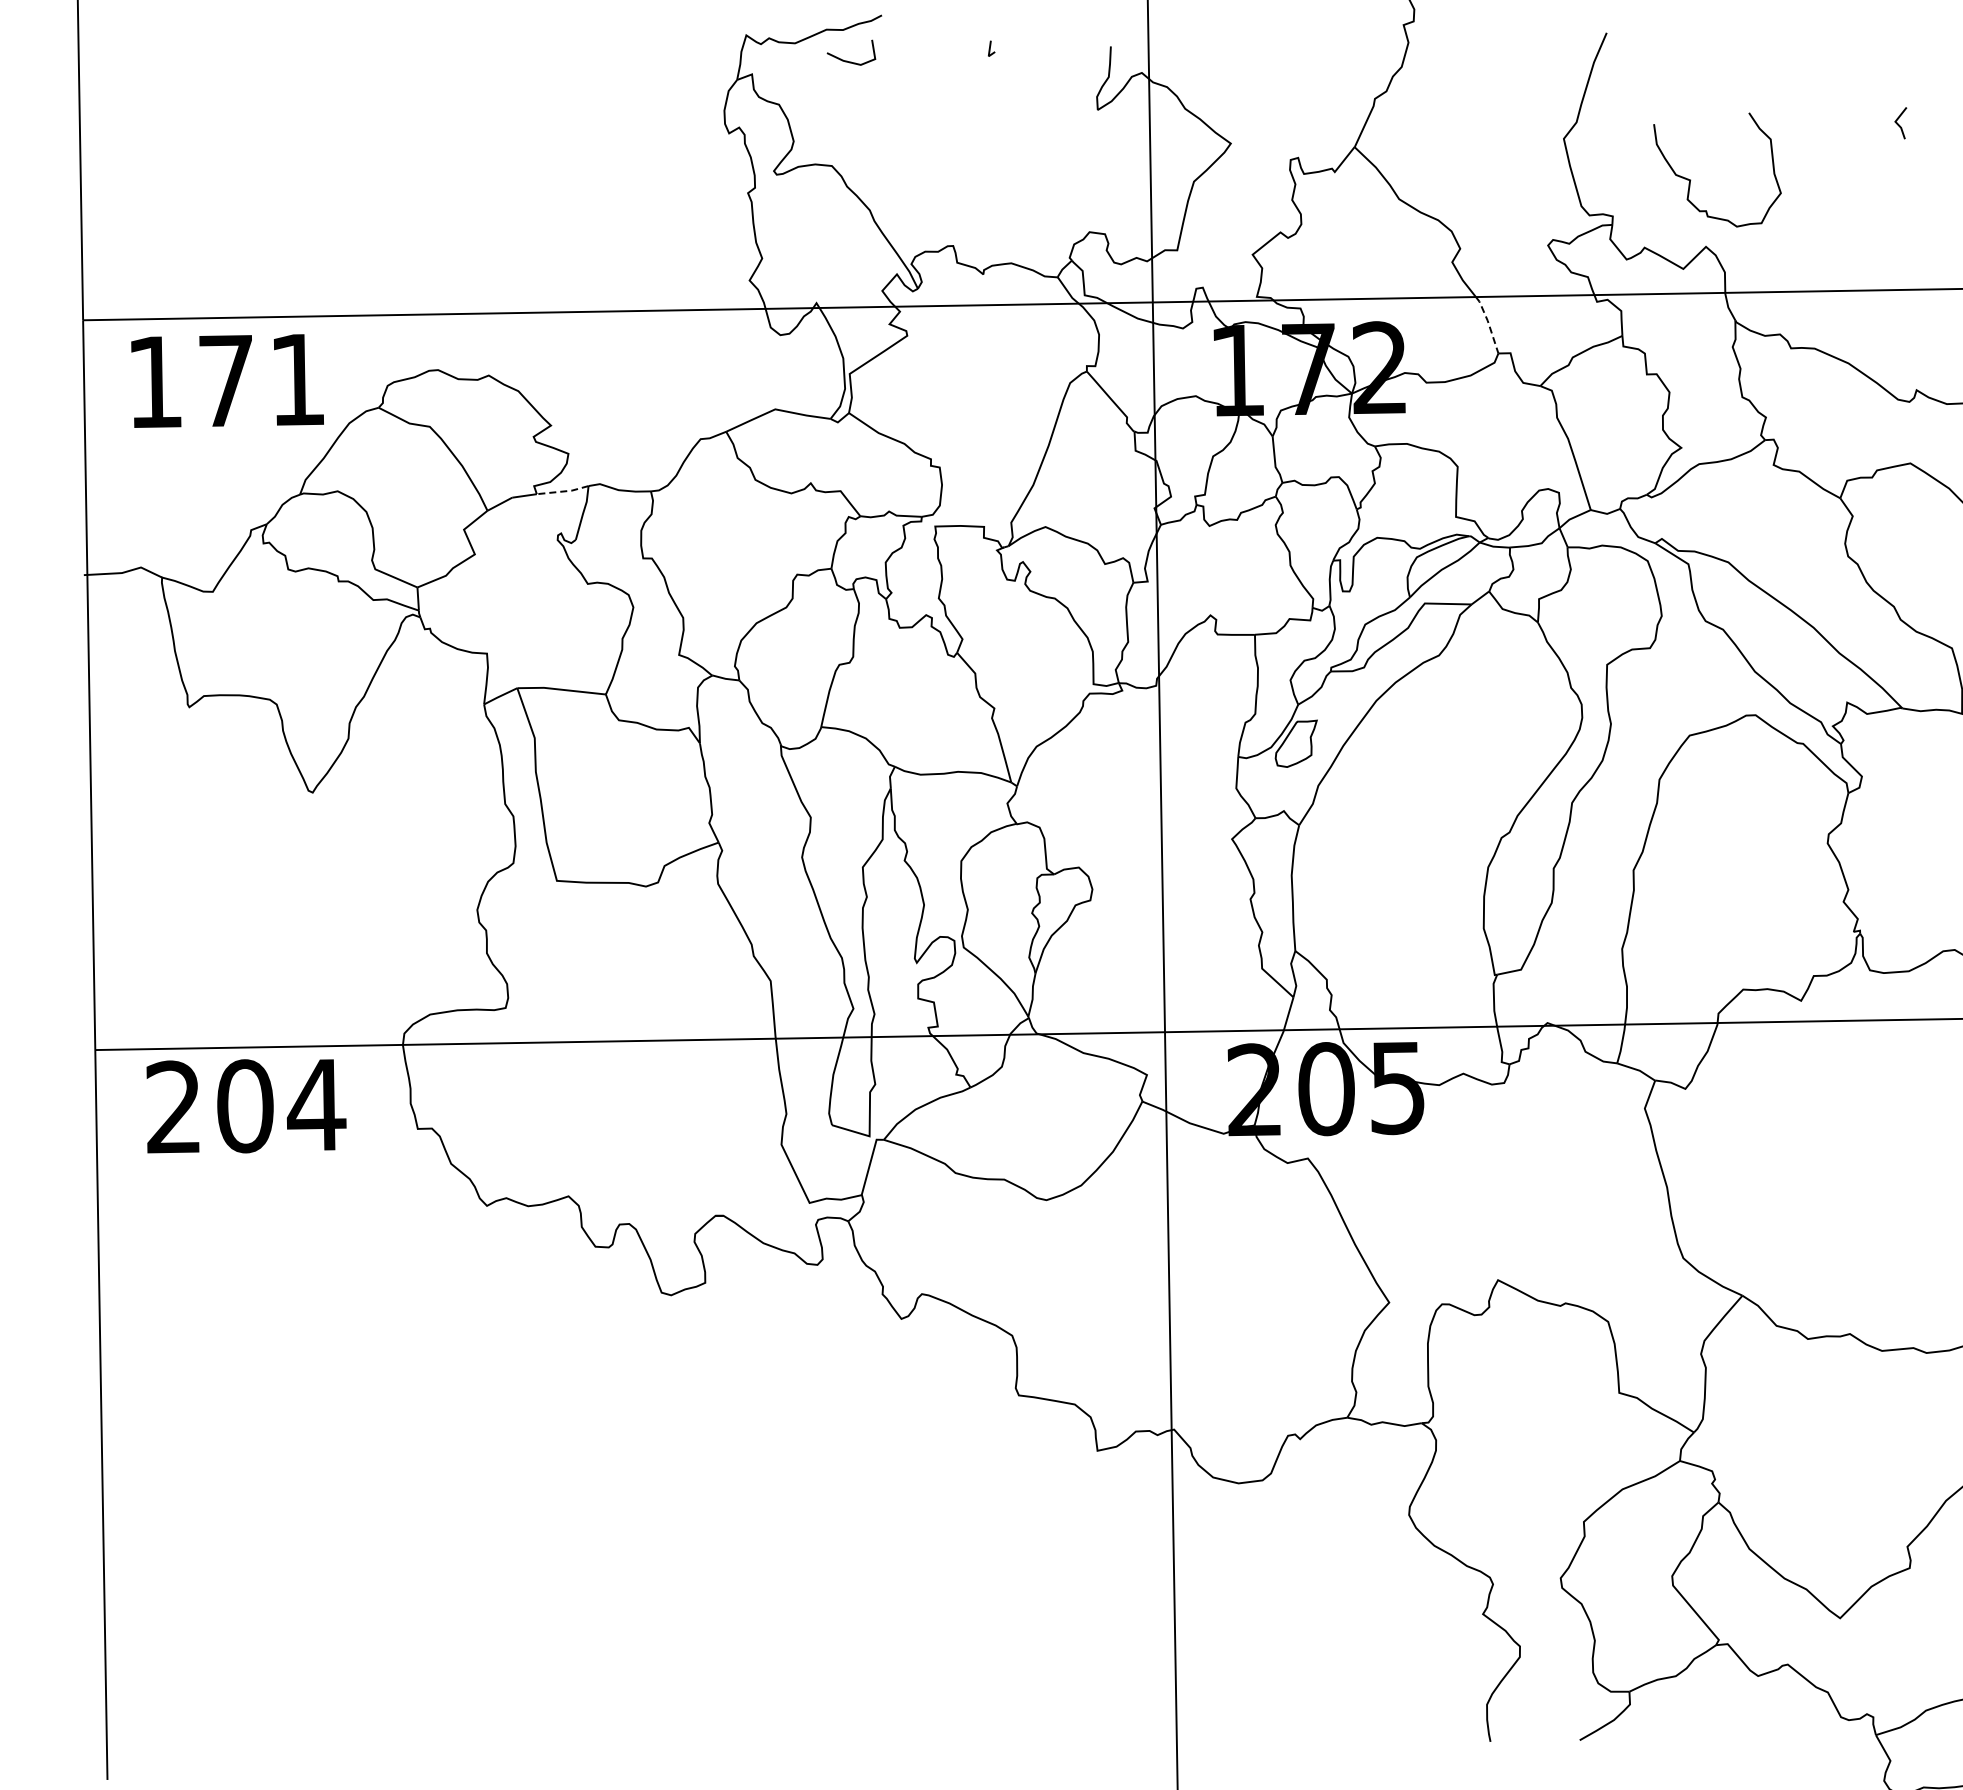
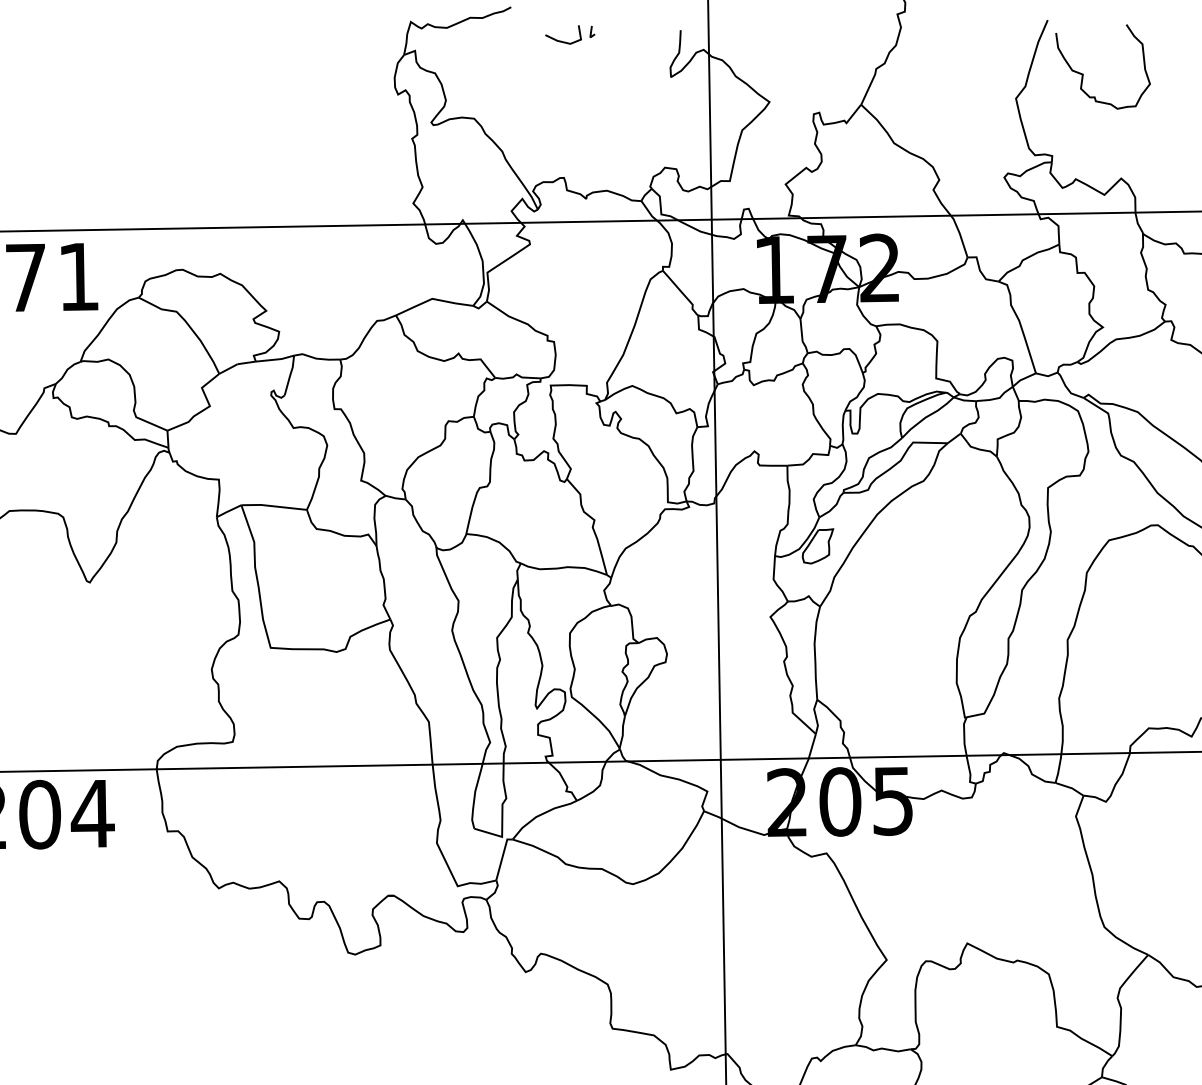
line: (847, 60) -> (560, 40), moved
curve: (1691, 180) -> (1083, 74), moved
line: (1488, 323) -> (960, 235), dashed -> solid
line: (563, 491) -> (275, 359), dashed -> solid

